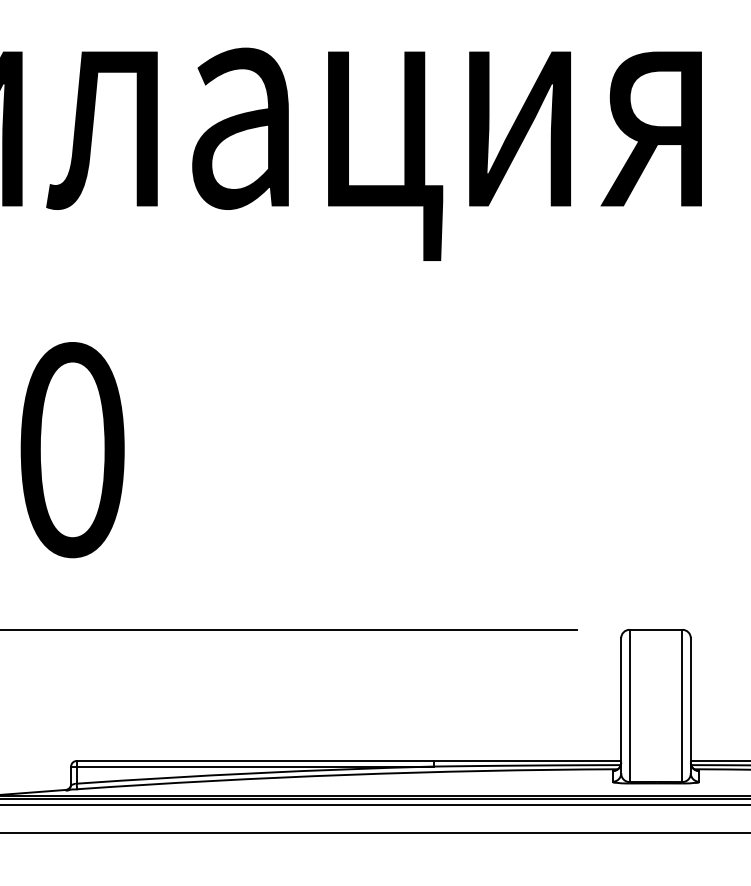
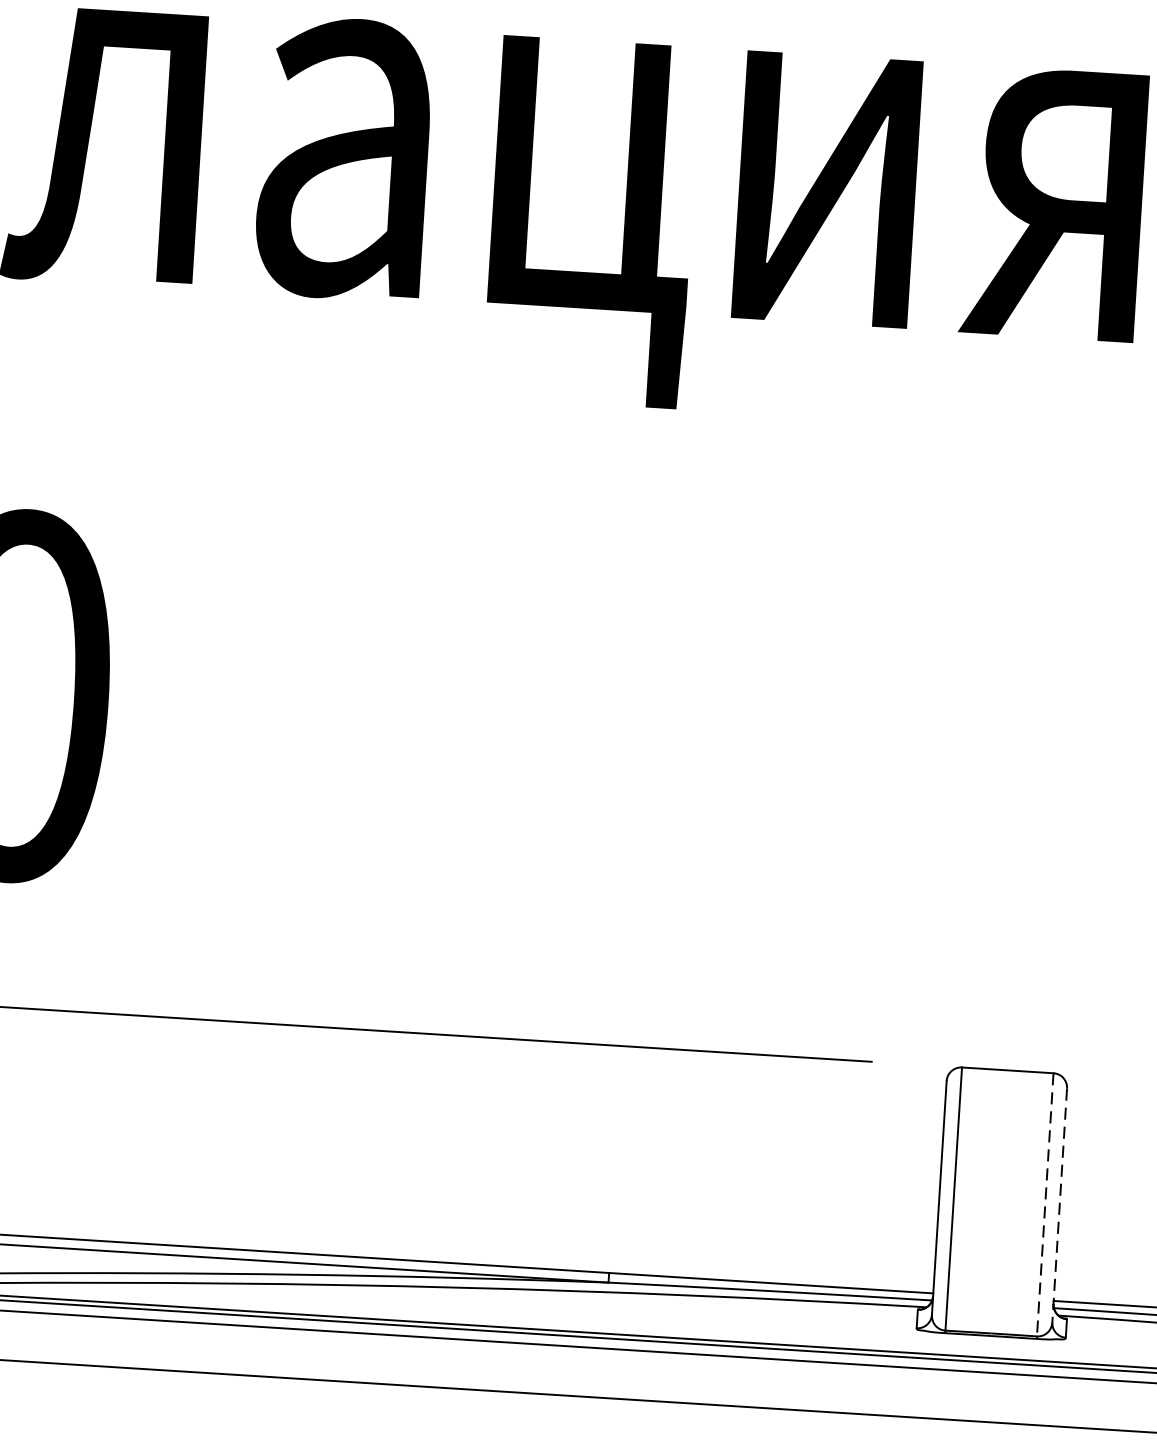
line: (690, 705) -> (1059, 1204), solid -> dashed
line: (682, 706) -> (1045, 1205), solid -> dashed

